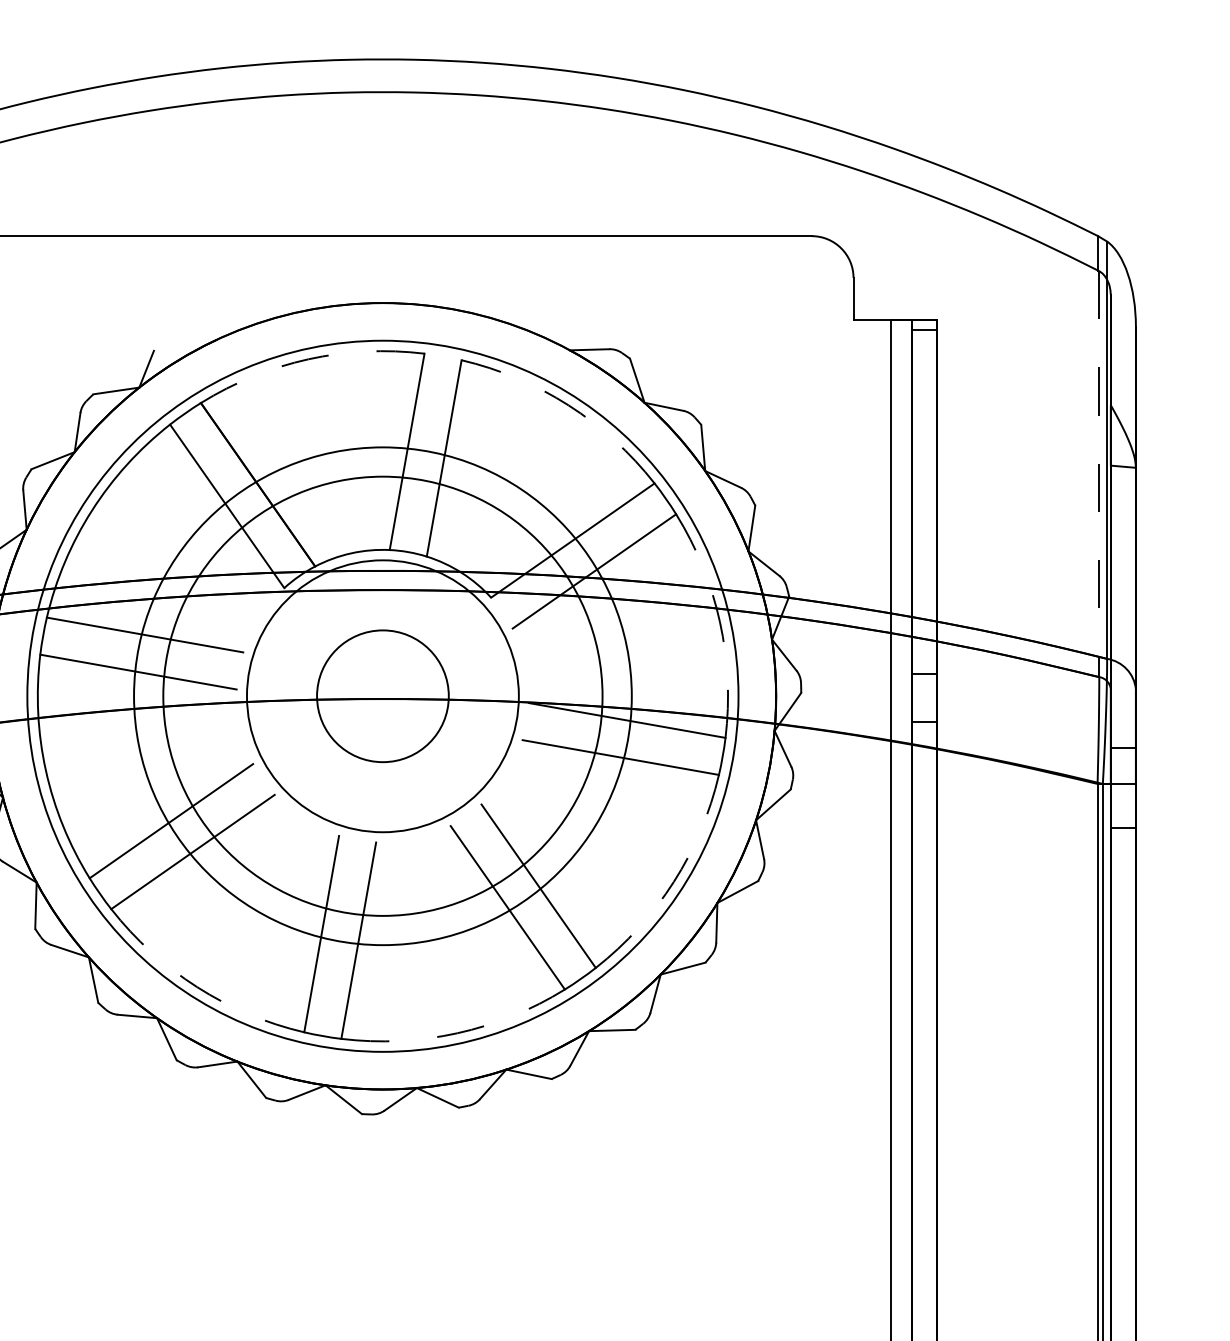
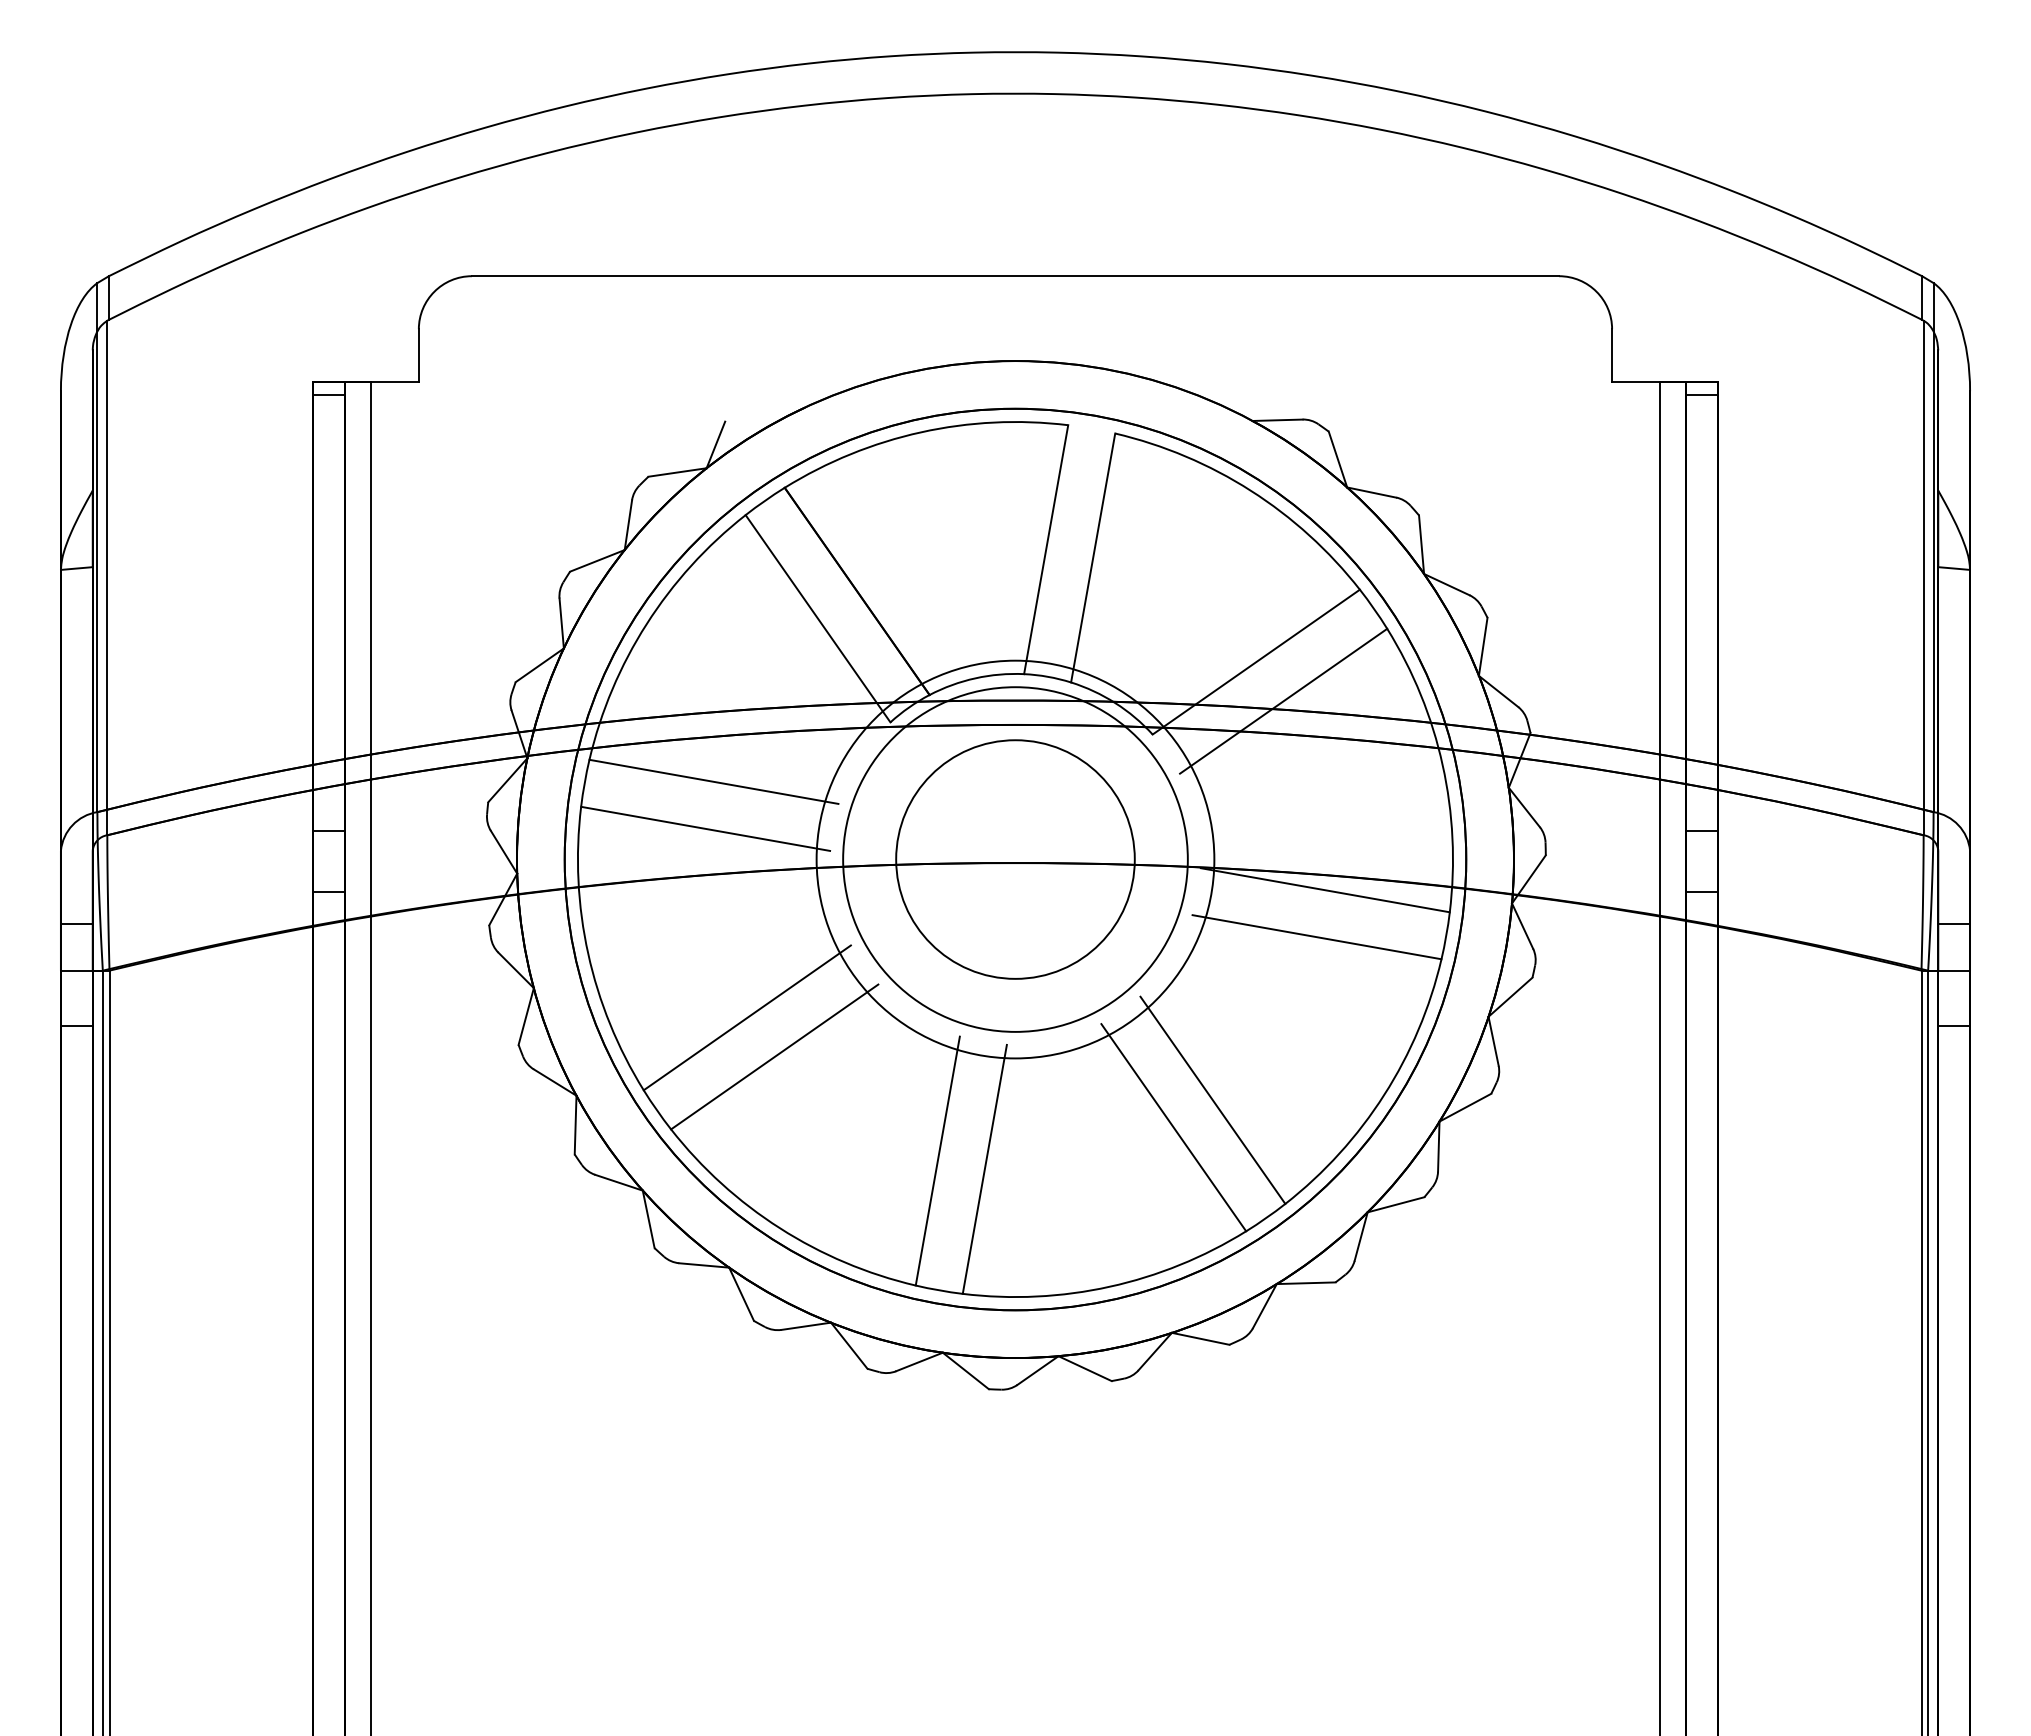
arc: (308, 359) -> (921, 432), dashed -> solid
arc: (568, 405) -> (1250, 490), dashed -> solid
line: (1099, 474) -> (1923, 578), dashed -> solid
arc: (719, 622) -> (1442, 765), dashed -> solid
circle: (382, 696) -> (1015, 859), size x0.71
circle: (382, 696) -> (1015, 859), size x1.43
circle: (382, 696) -> (1015, 859), size x1.43
arc: (674, 881) -> (1384, 1094), dashed -> solid
arc: (197, 987) -> (780, 1228), dashed -> solid
arc: (457, 1033) -> (1109, 1286), dashed -> solid

